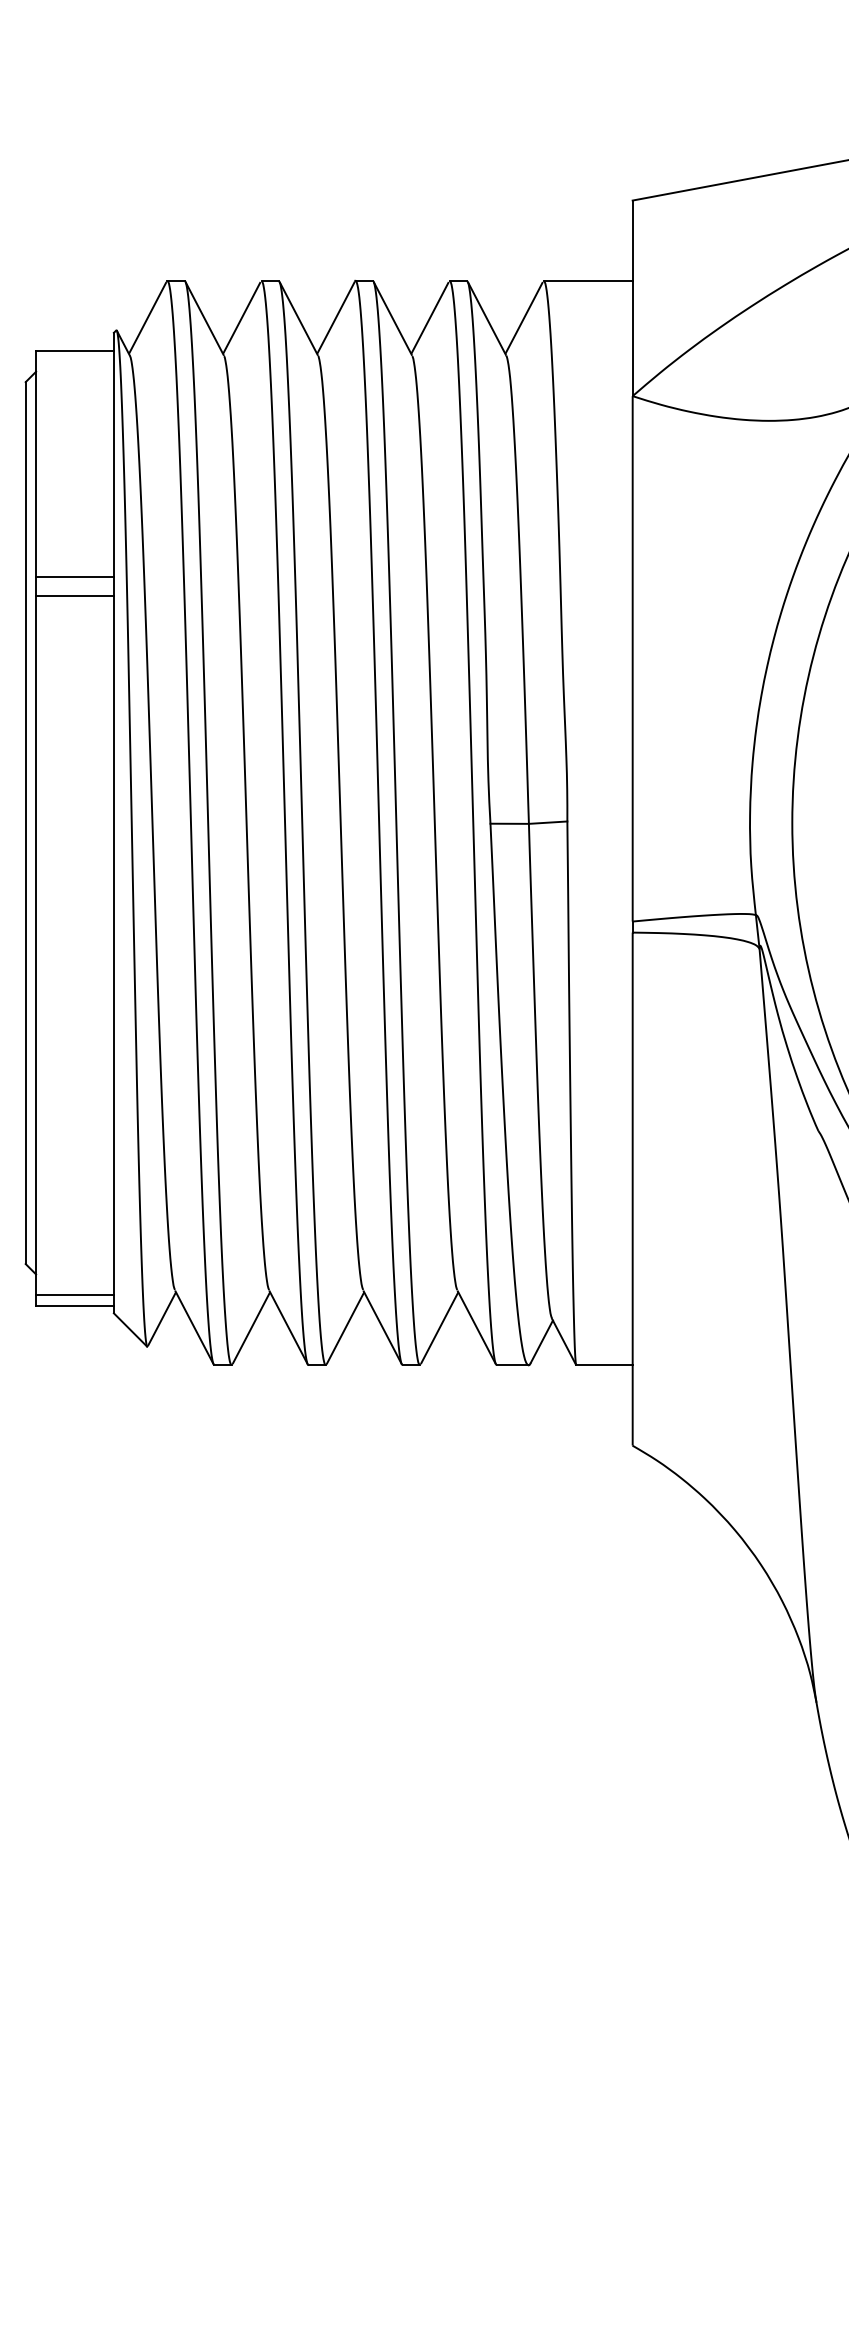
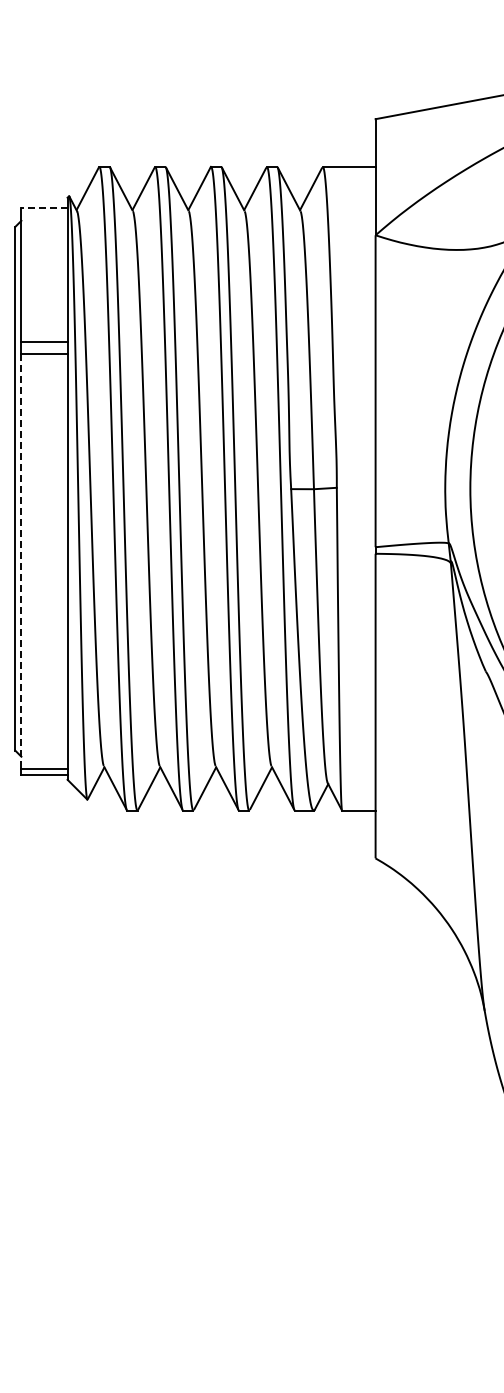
line: (74, 351) -> (44, 208), solid -> dashed
line: (36, 947) -> (21, 562), solid -> dashed

